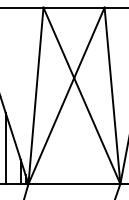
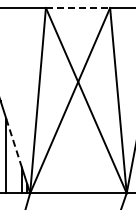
line: (74, 7) -> (78, 7), solid -> dashed
line: (13, 136) -> (14, 143), solid -> dashed

